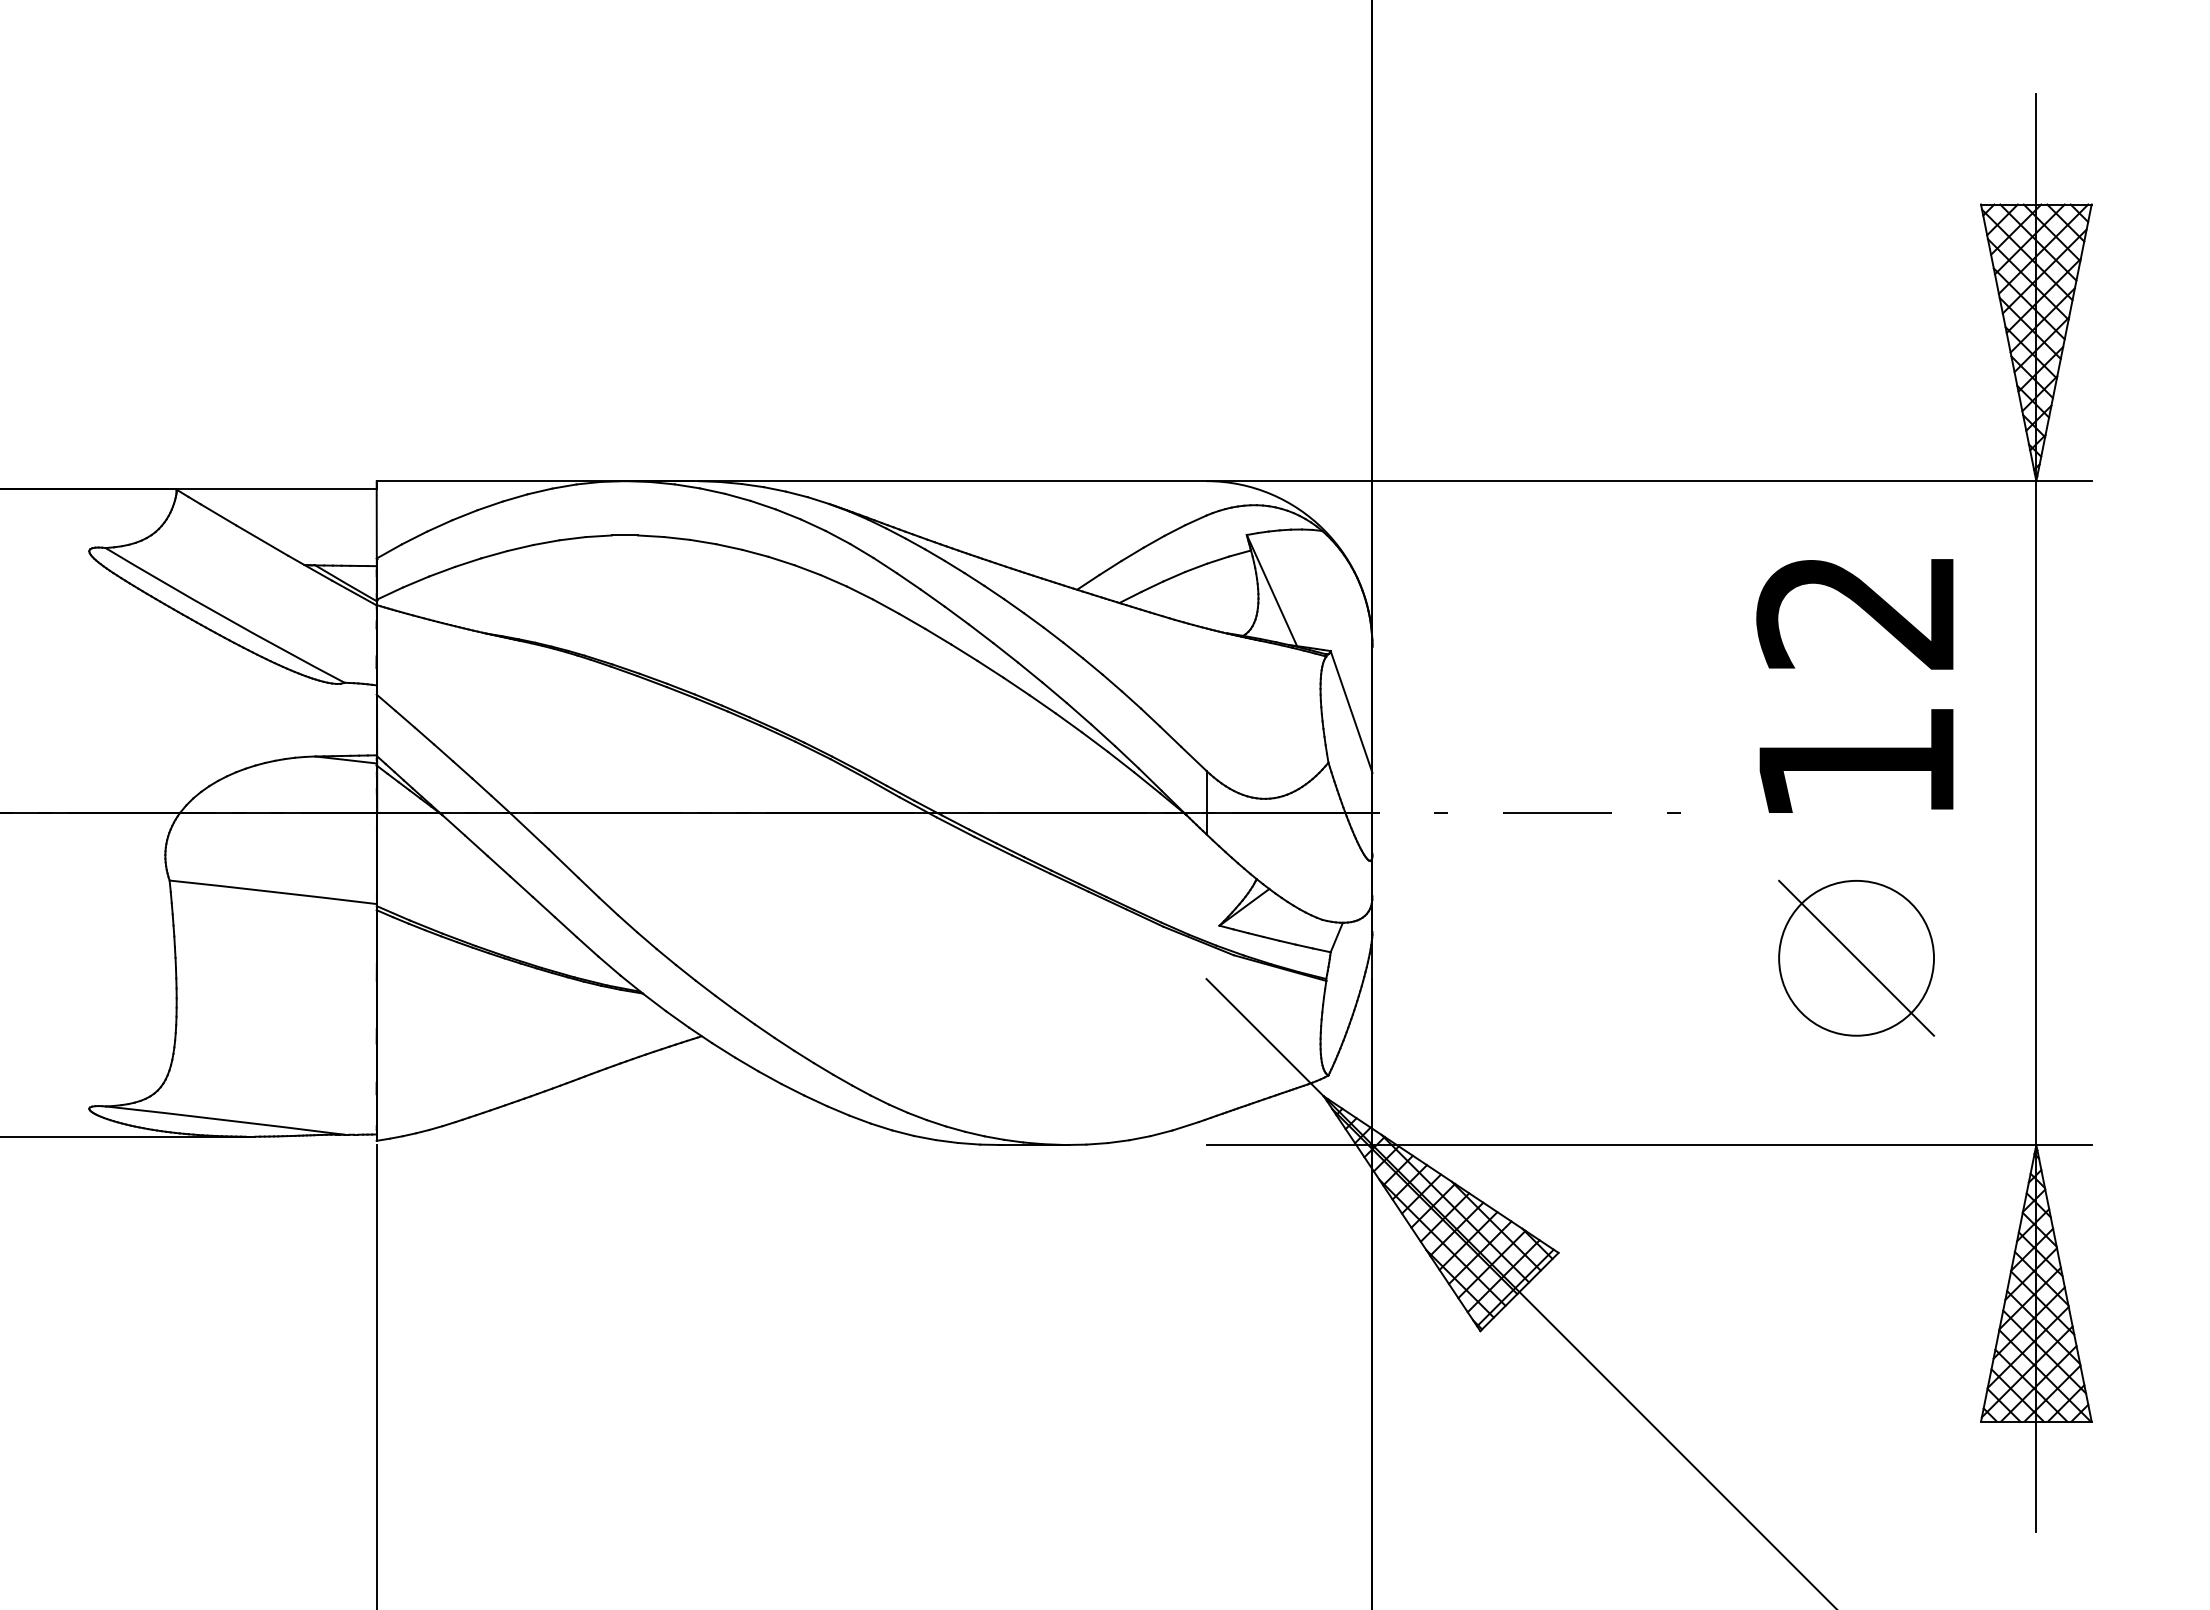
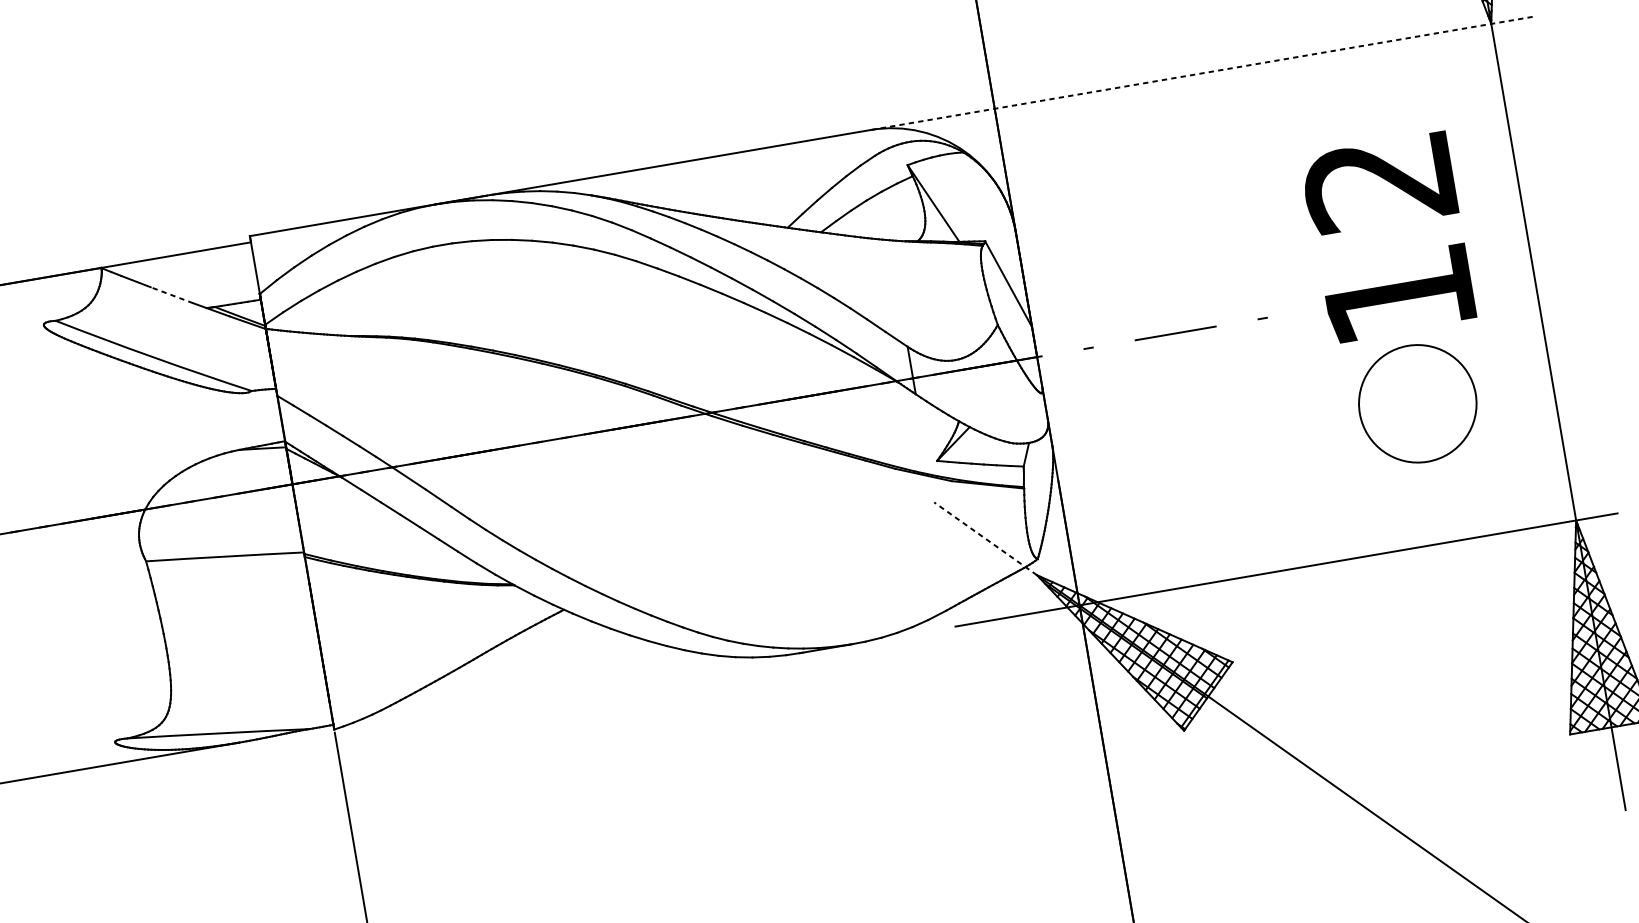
line: (1649, 481) -> (1201, 73), solid -> dashed
line: (262, 540) -> (172, 295), solid -> dashed
text: (1854, 685) -> (1387, 237), moved
line: (1856, 957) -> (1417, 403), removed
line: (1265, 1037) -> (985, 538), solid -> dashed

